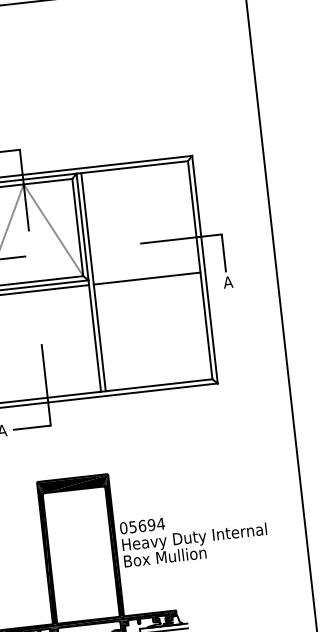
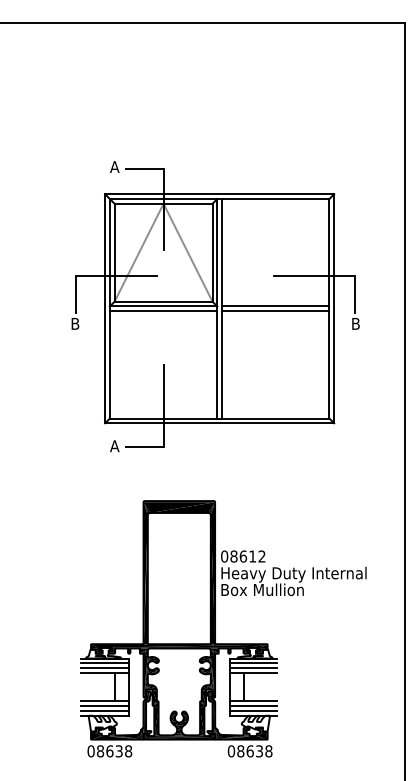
line: (146, 273) -> (275, 306), added
text: (227, 281) -> (355, 323), A -> B
text: (146, 525) -> (247, 556), 05694 -> 08612

